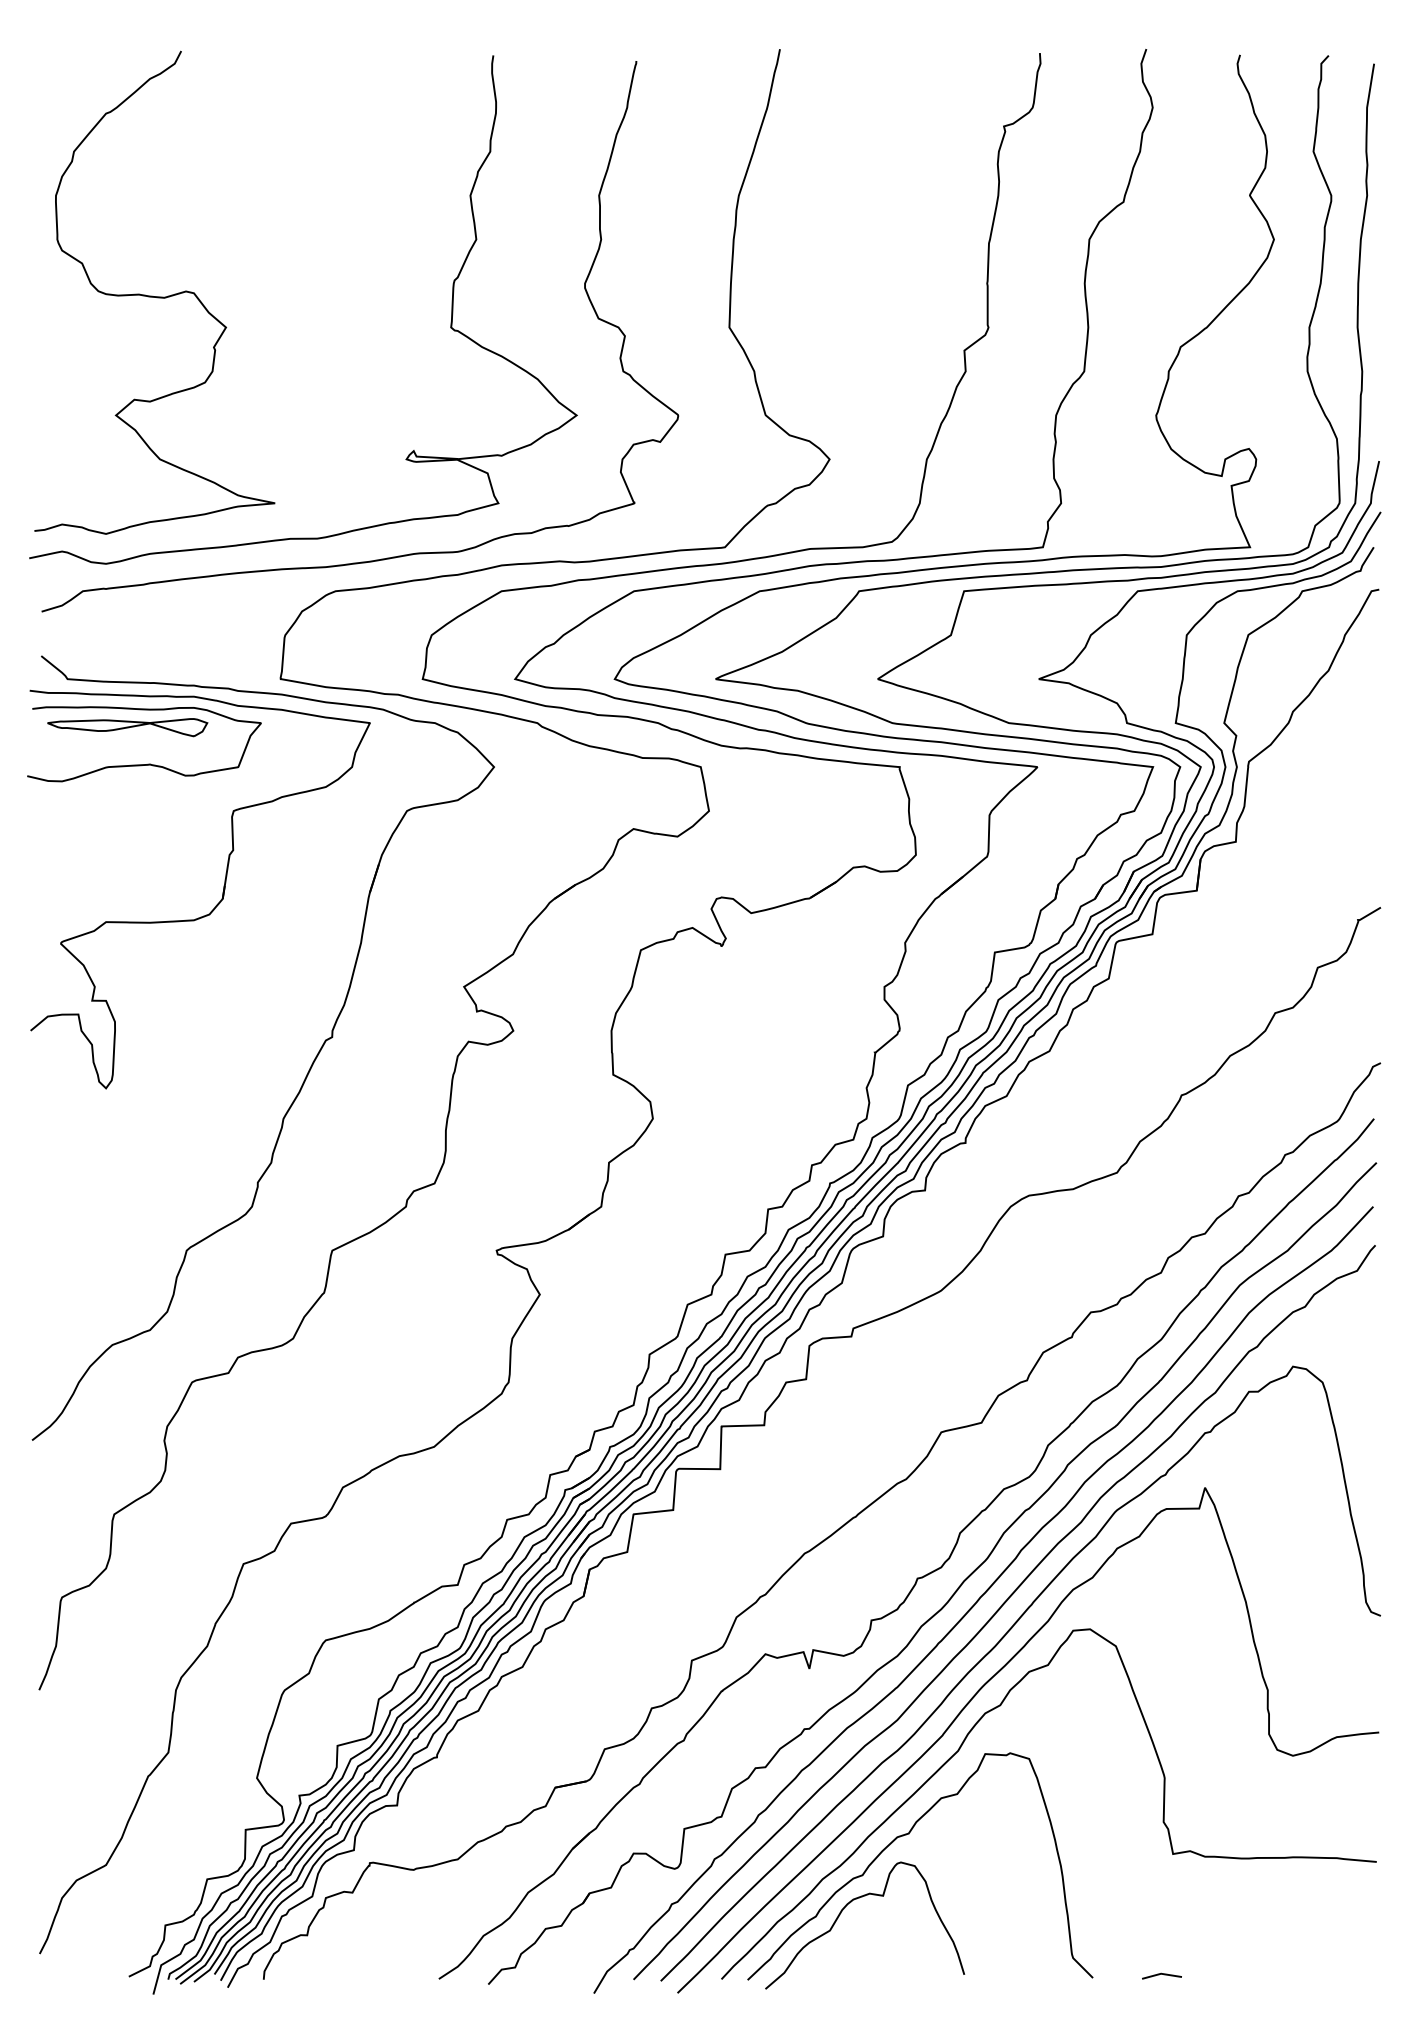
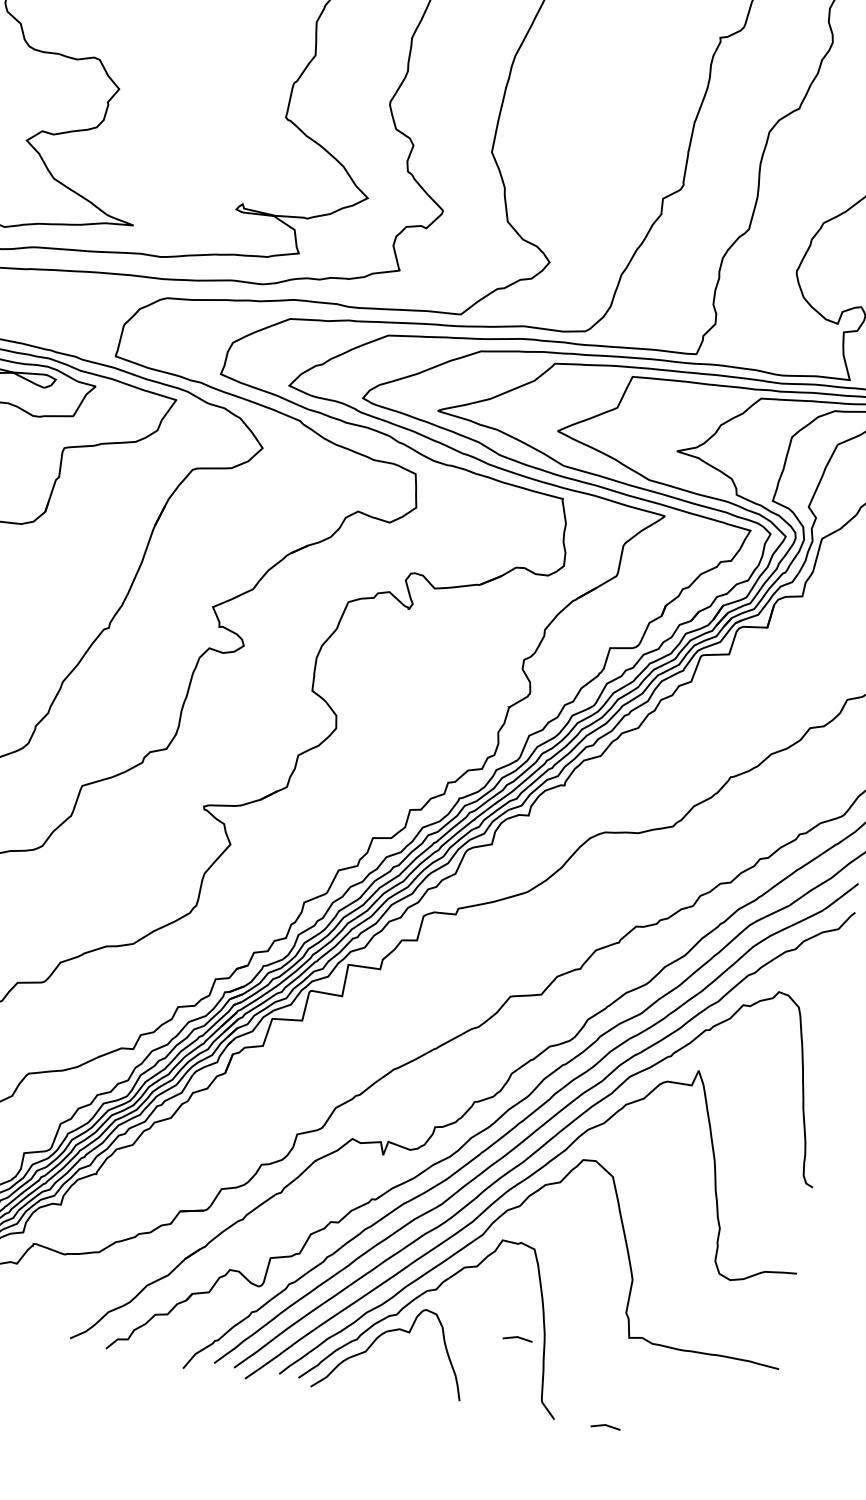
line: (1026, 1878) -> (517, 1337), added

